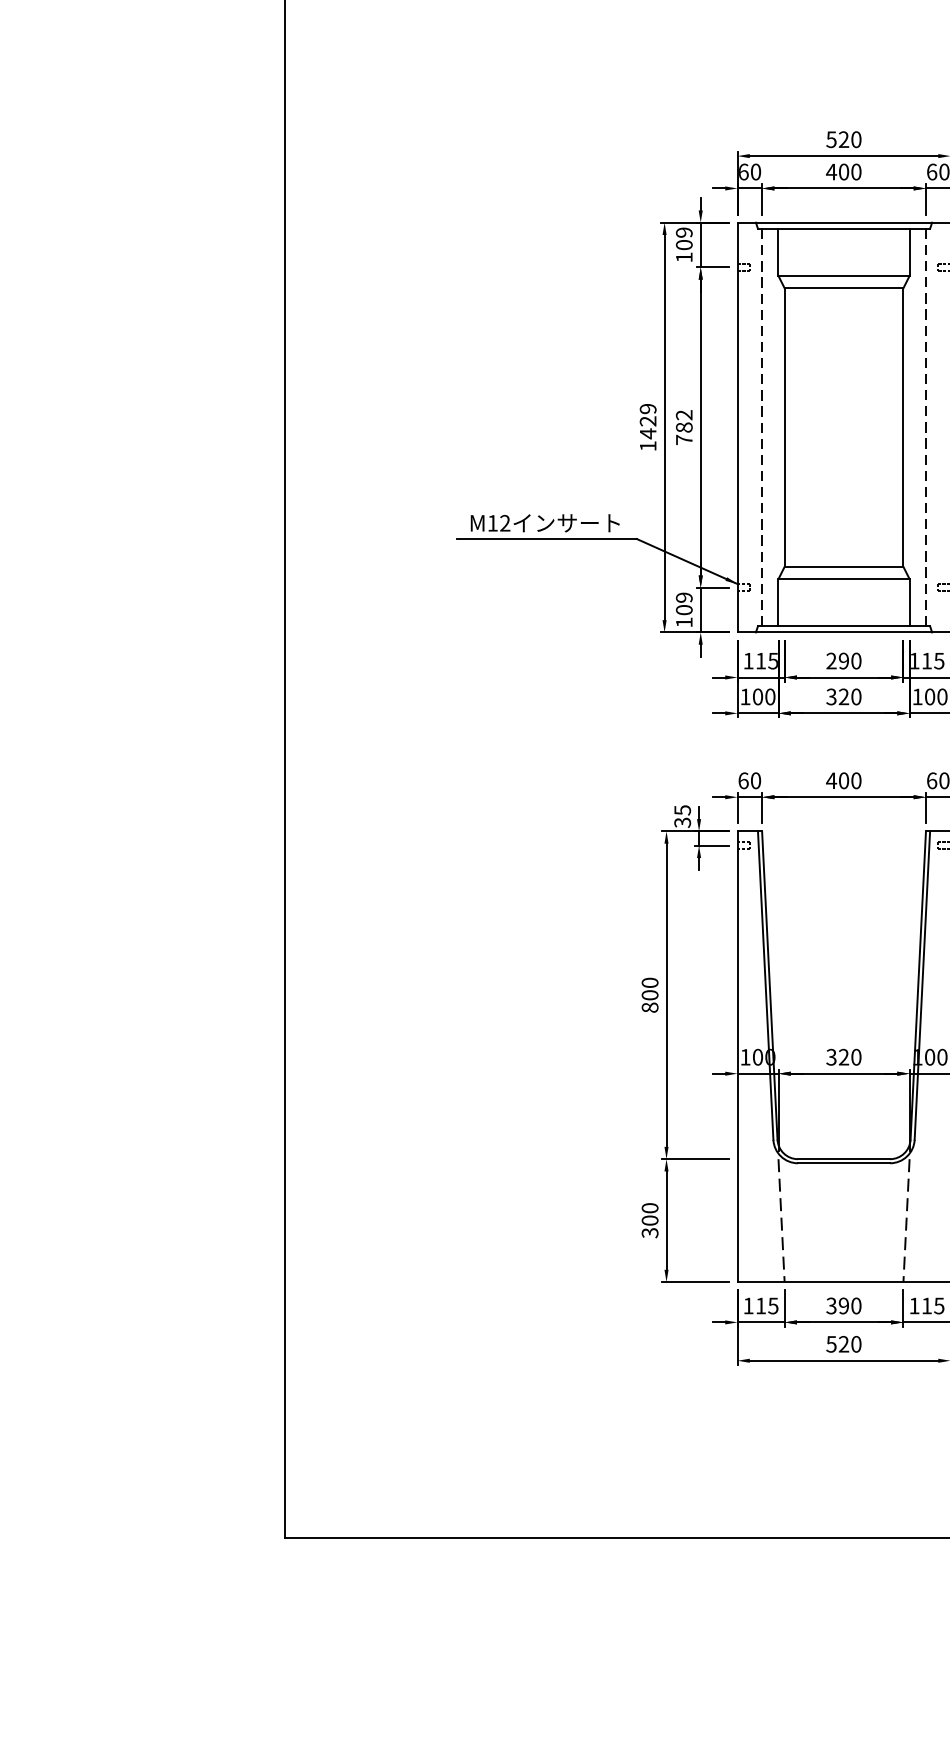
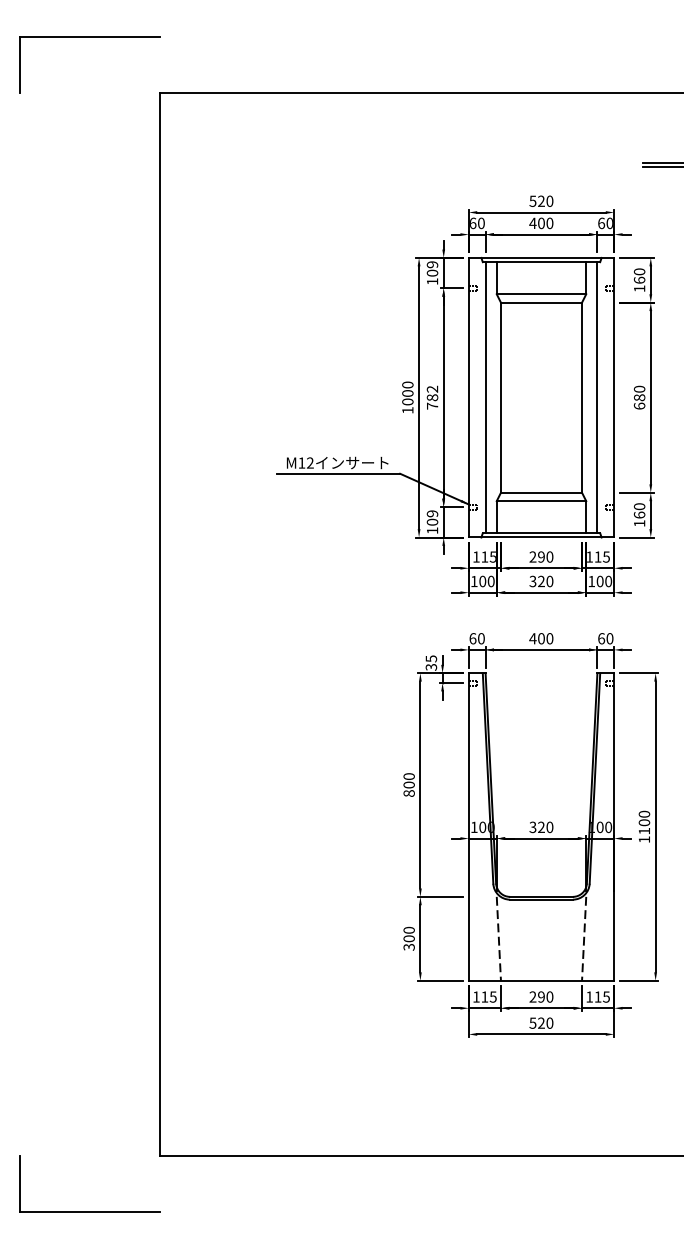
text: (647, 421) -> (407, 393), 1429 -> 1000
line: (761, 427) -> (485, 397), dashed -> solid
line: (926, 427) -> (597, 397), dashed -> solid
text: (830, 1306) -> (532, 997), 390 -> 290
part: (181, 1620) -> (89, 1211), added

